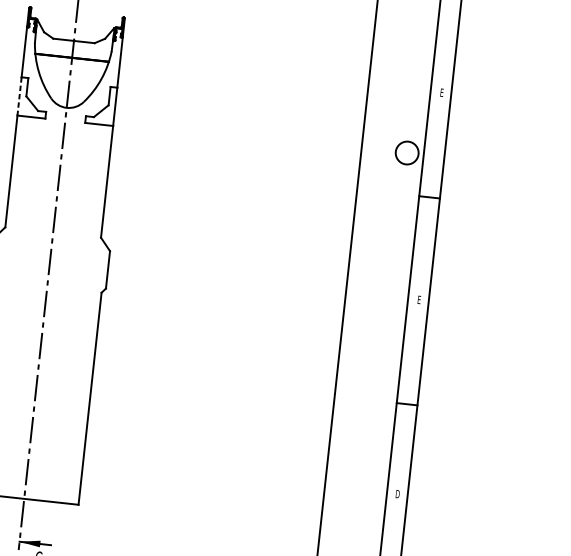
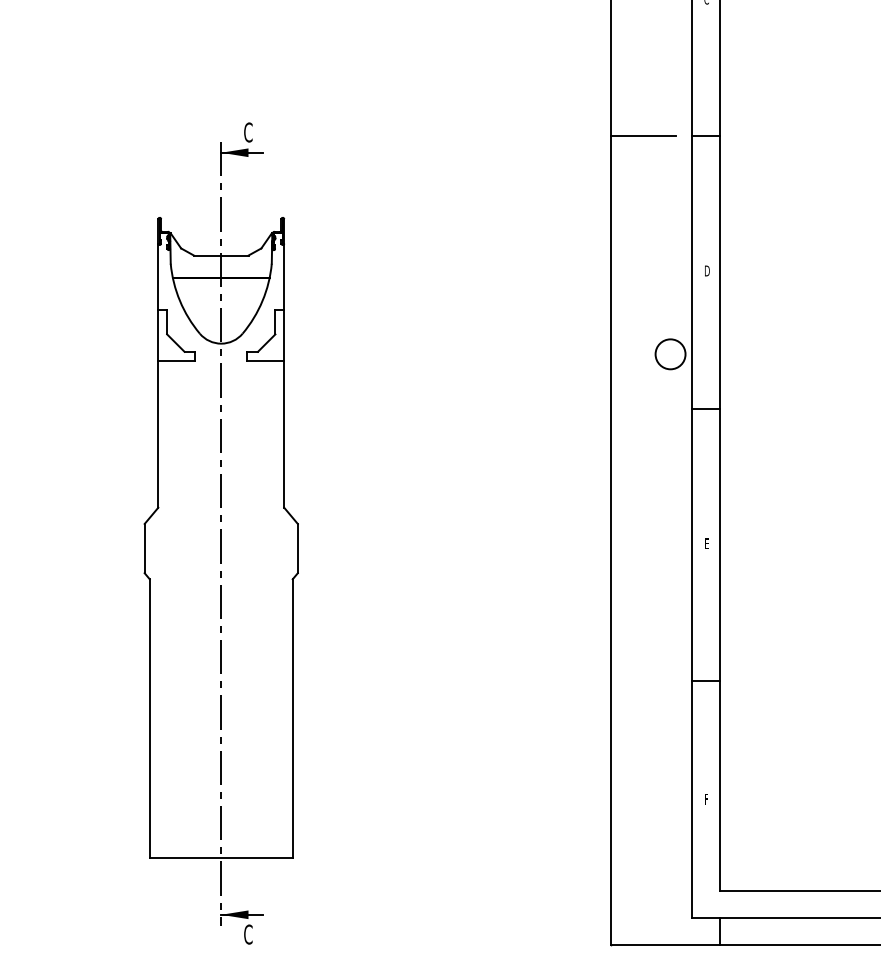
text: (442, 92) -> (707, 270), E -> D
line: (19, 97) -> (158, 336), dashed -> solid
text: (397, 494) -> (706, 799), D -> F

